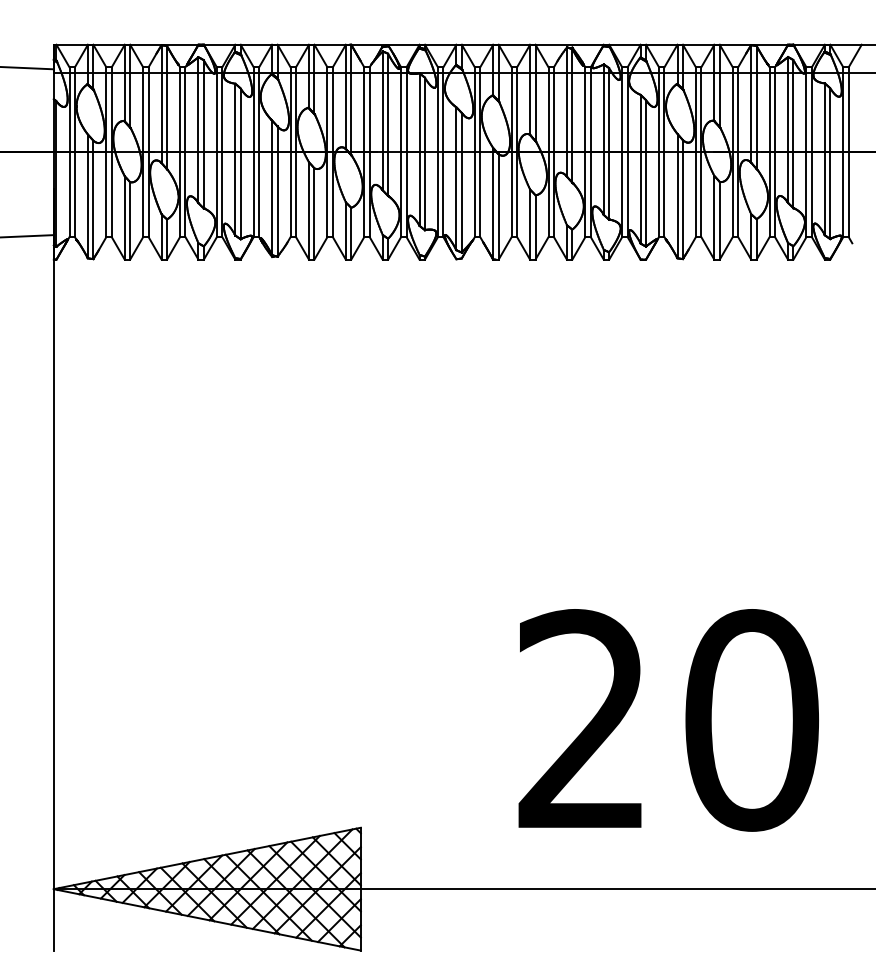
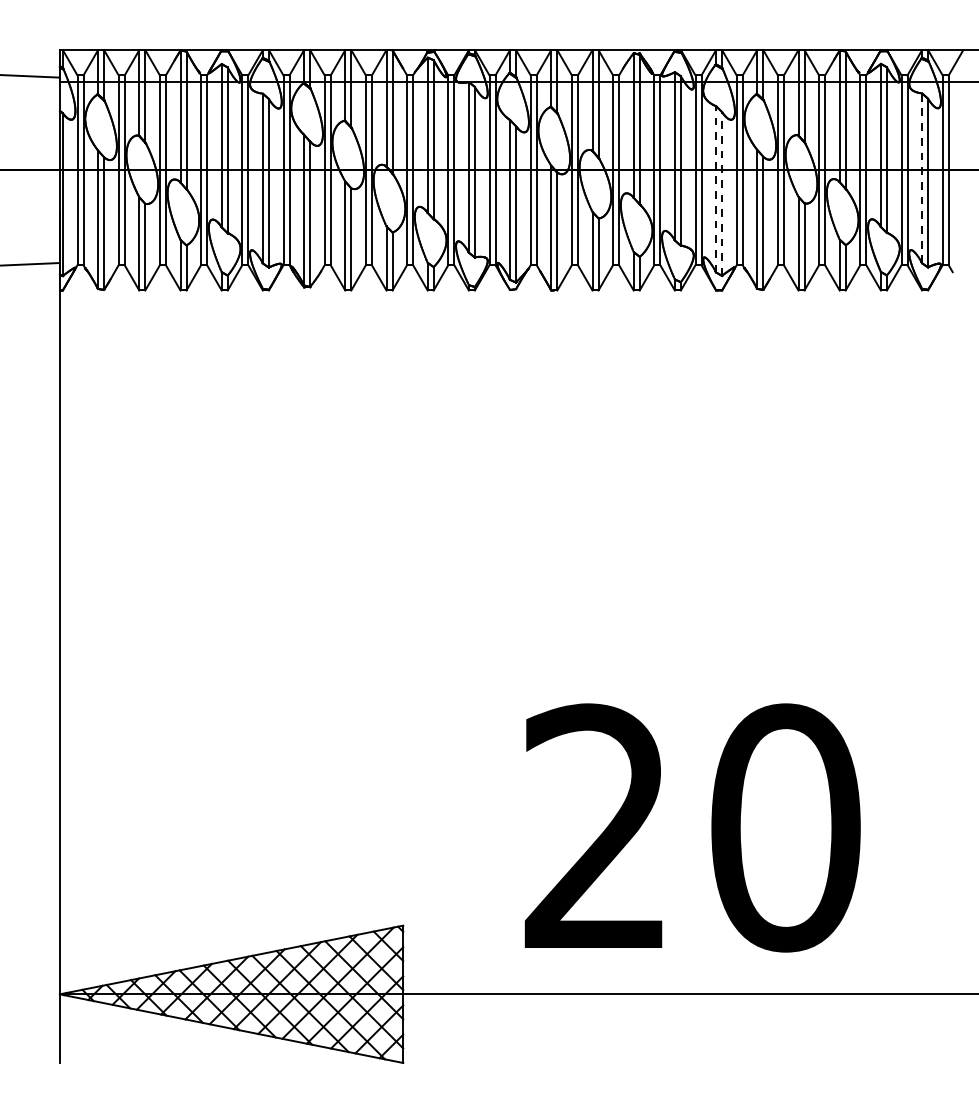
line: (824, 159) -> (921, 178), solid -> dashed
line: (640, 168) -> (715, 188), solid -> dashed
line: (646, 172) -> (722, 193), solid -> dashed
text: (668, 720) -> (692, 828), moved

